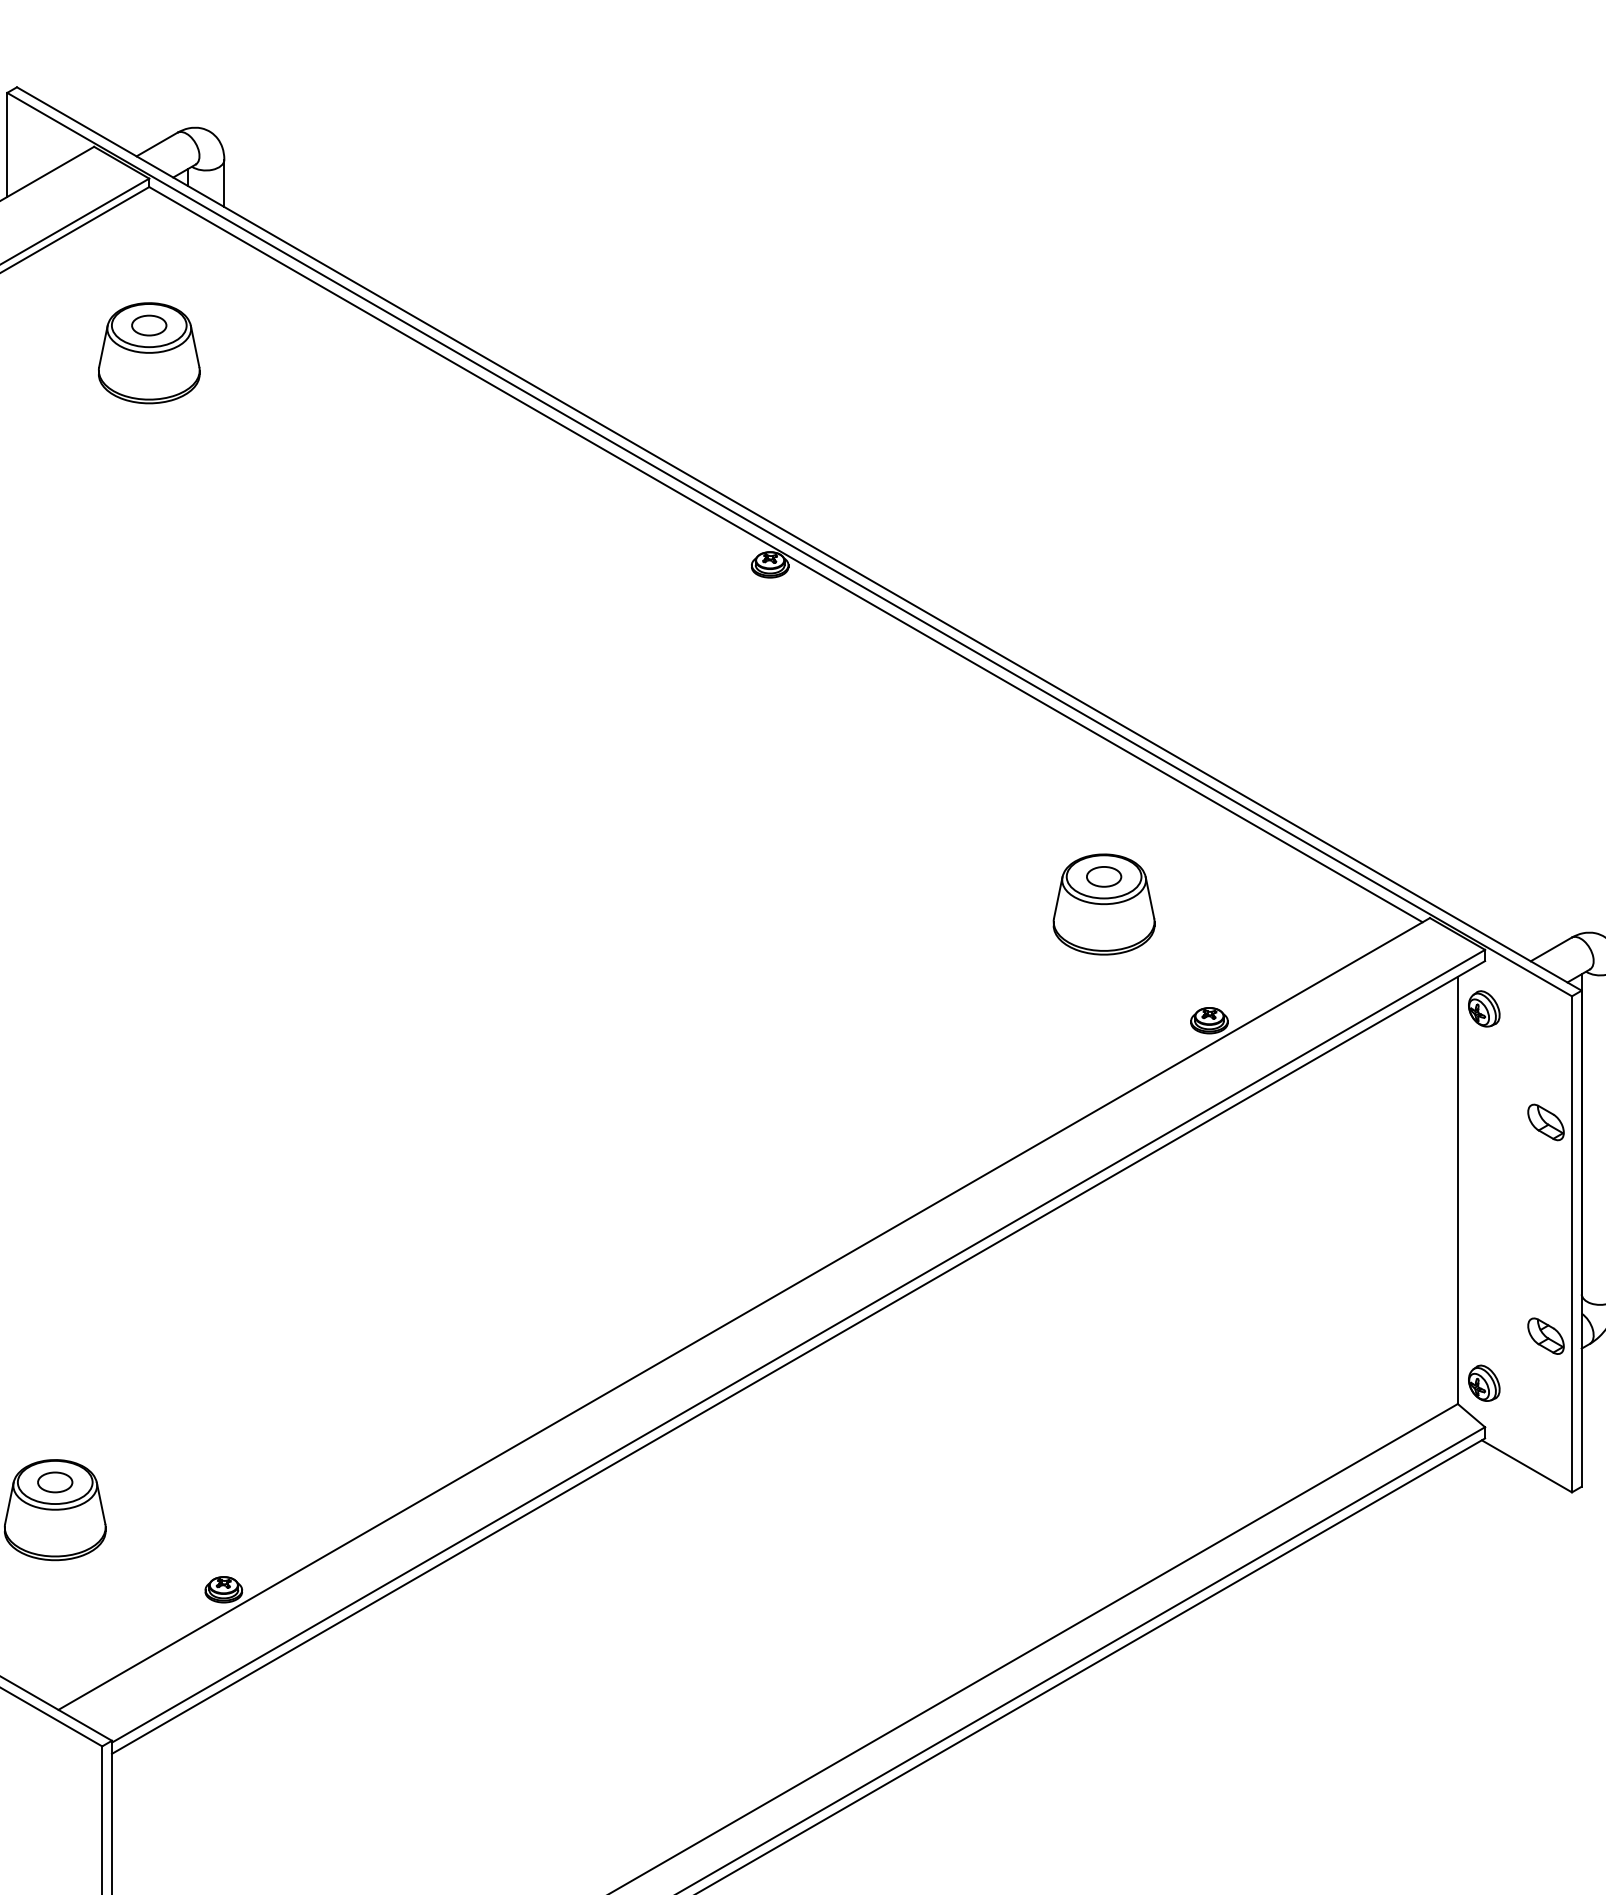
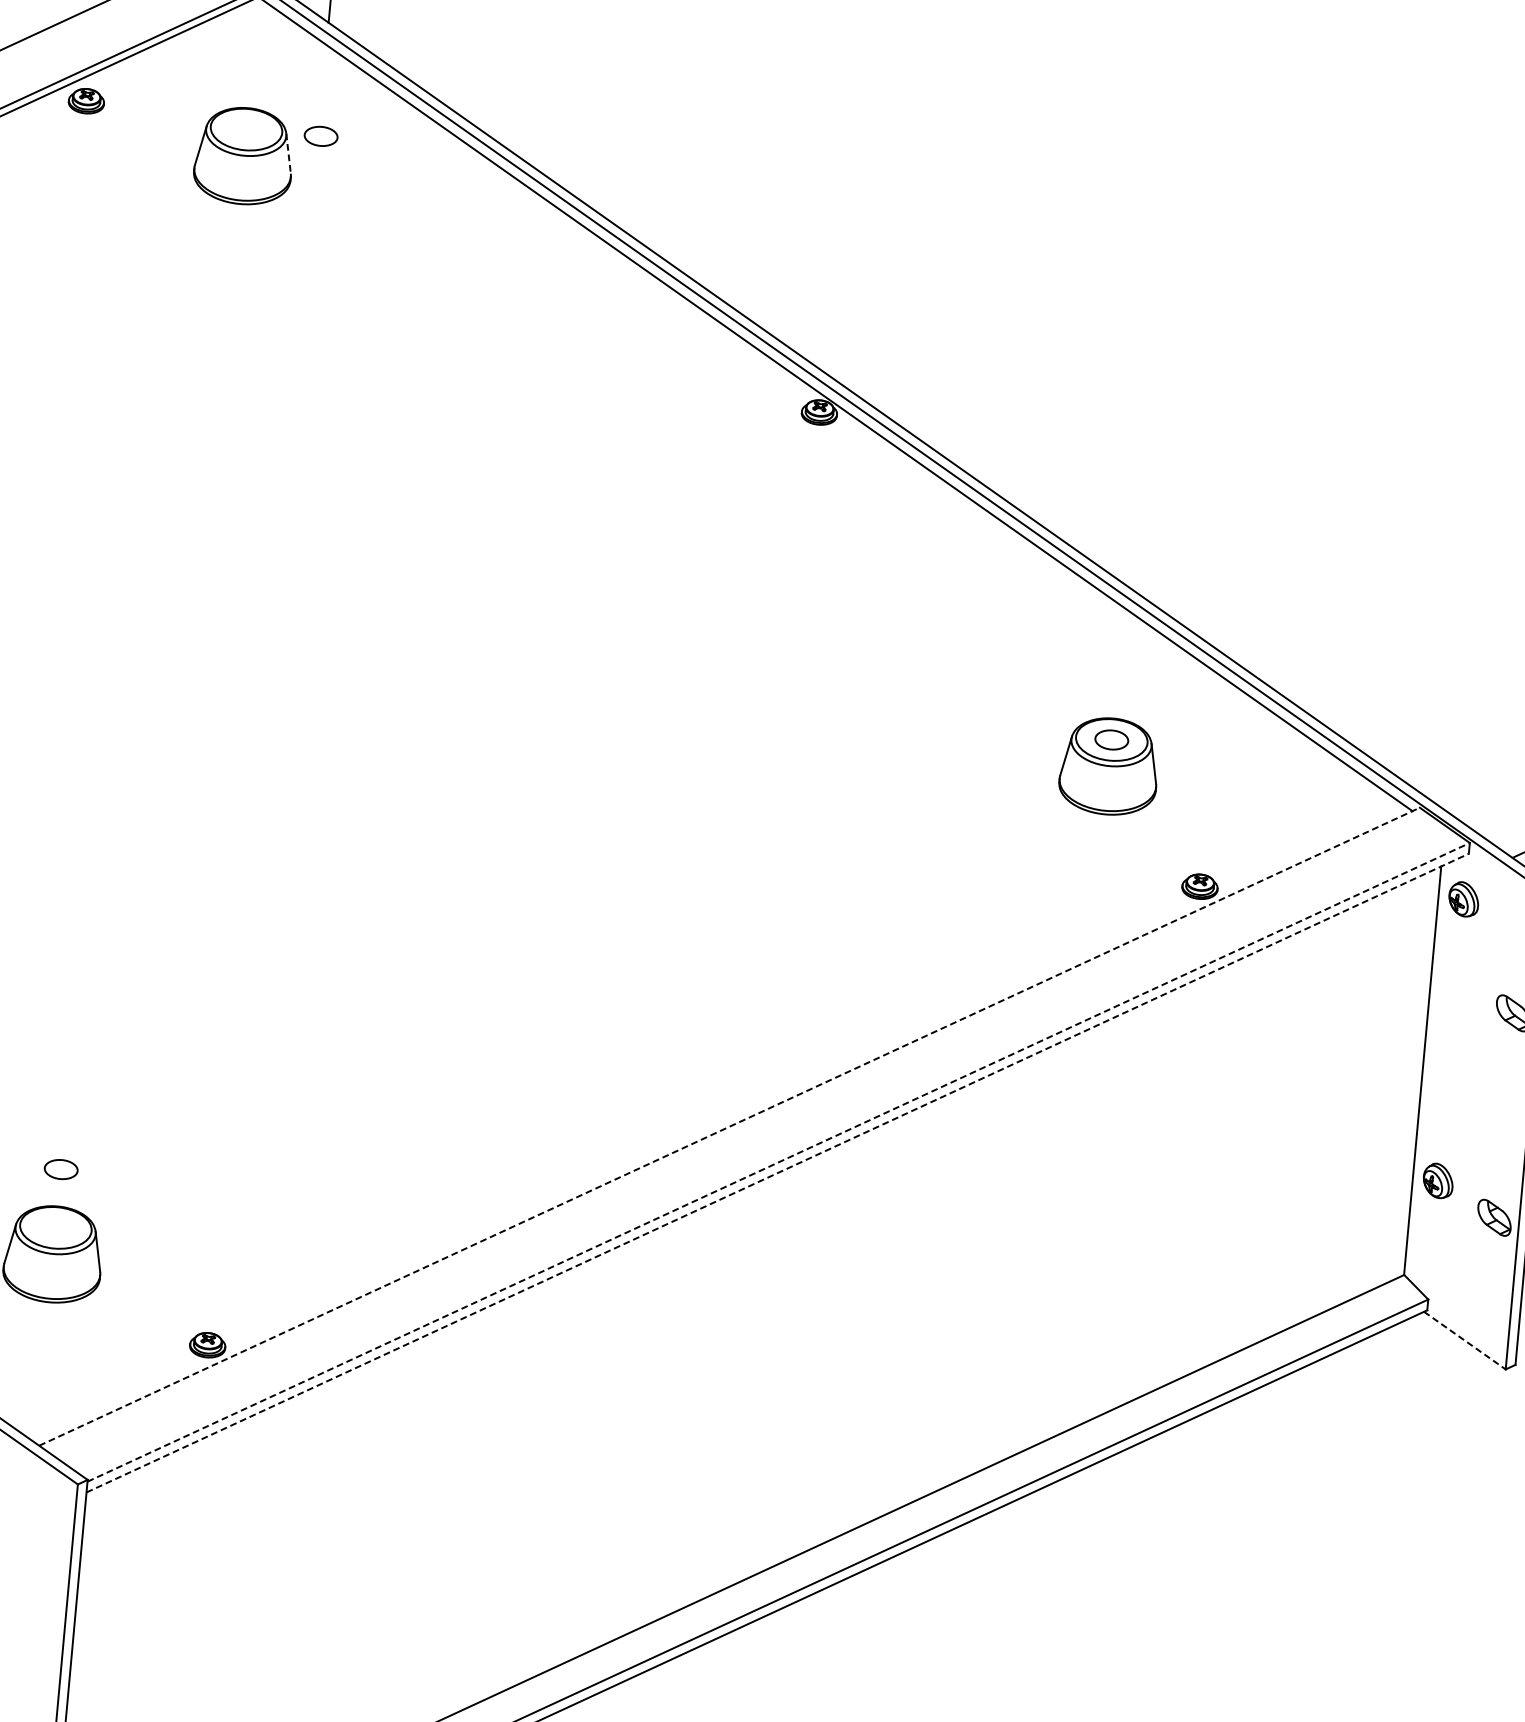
part: (149, 325) -> (321, 136), moved
line: (195, 346) -> (288, 153), solid -> dashed
line: (744, 1313) -> (729, 1126), solid -> dashed
line: (798, 1346) -> (778, 1162), solid -> dashed
line: (798, 1357) -> (777, 1173), solid -> dashed
part: (1484, 1382) -> (1438, 1180), moved
line: (1527, 1466) -> (1465, 1340), solid -> dashed
part: (55, 1482) -> (61, 1169), moved

